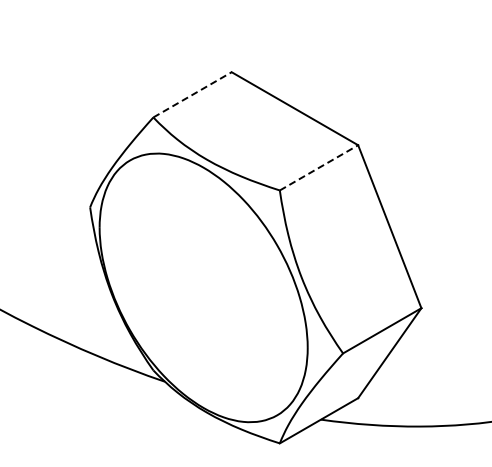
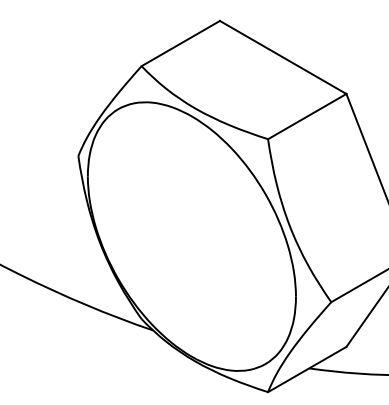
line: (192, 94) -> (180, 43), dashed -> solid
line: (319, 167) -> (307, 116), dashed -> solid

